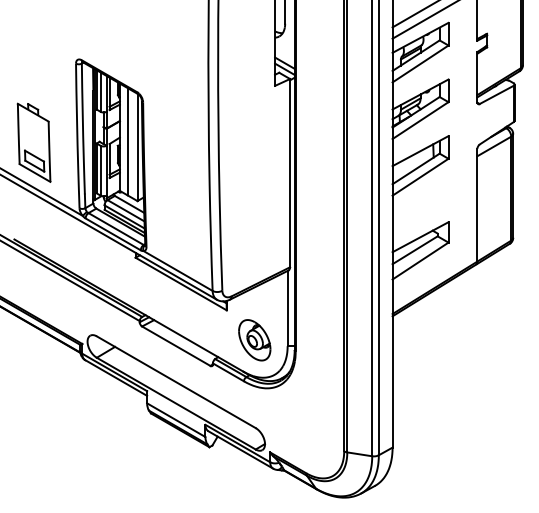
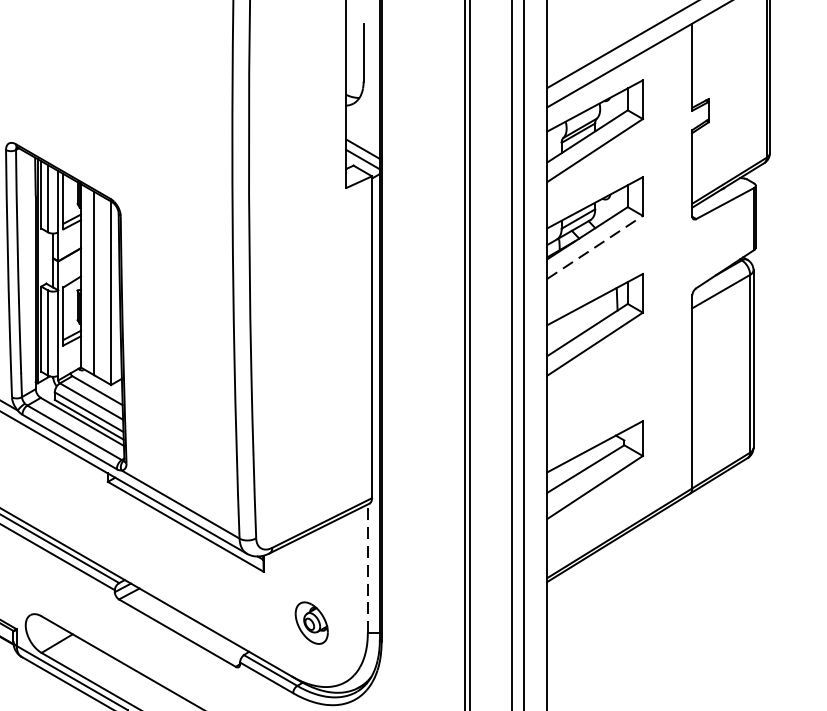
line: (420, 120) -> (594, 247), solid -> dashed
line: (287, 308) -> (367, 568), solid -> dashed
part: (254, 340) -> (311, 623), size x0.6

